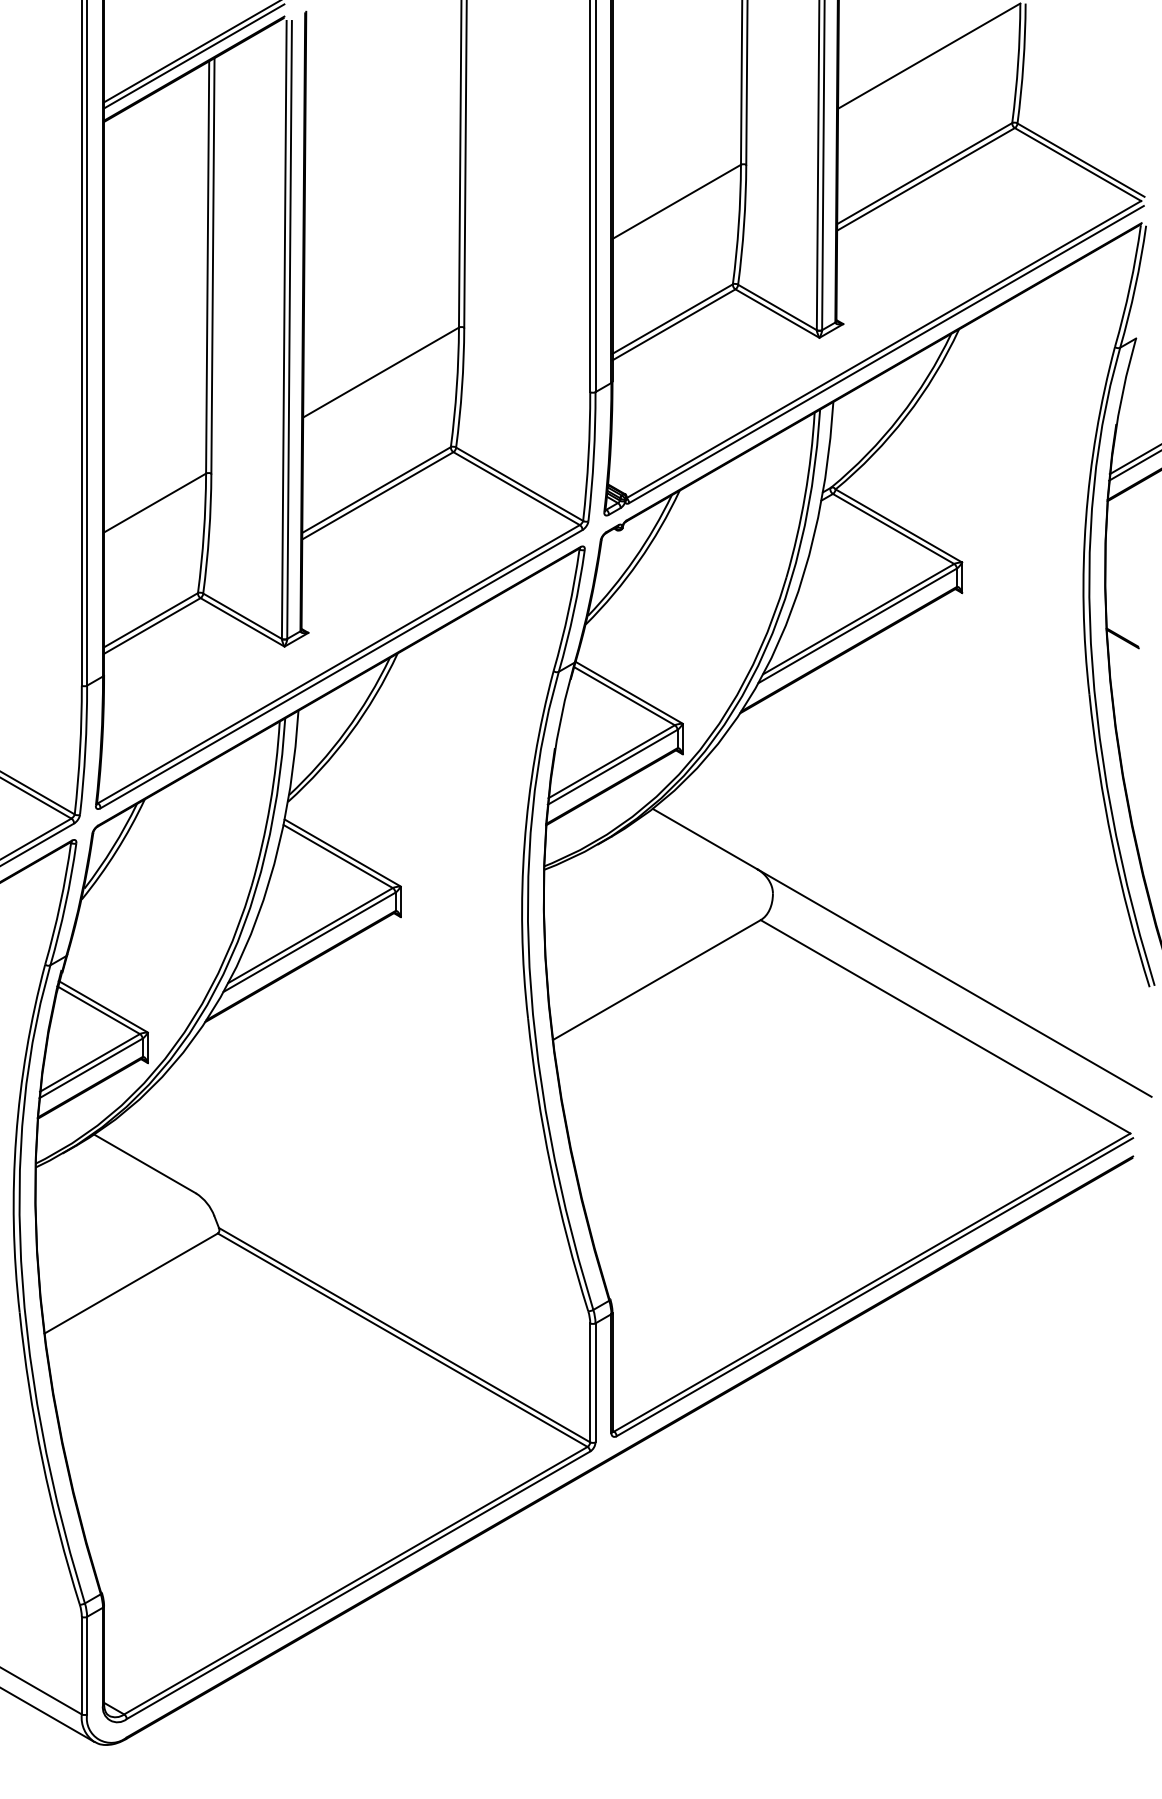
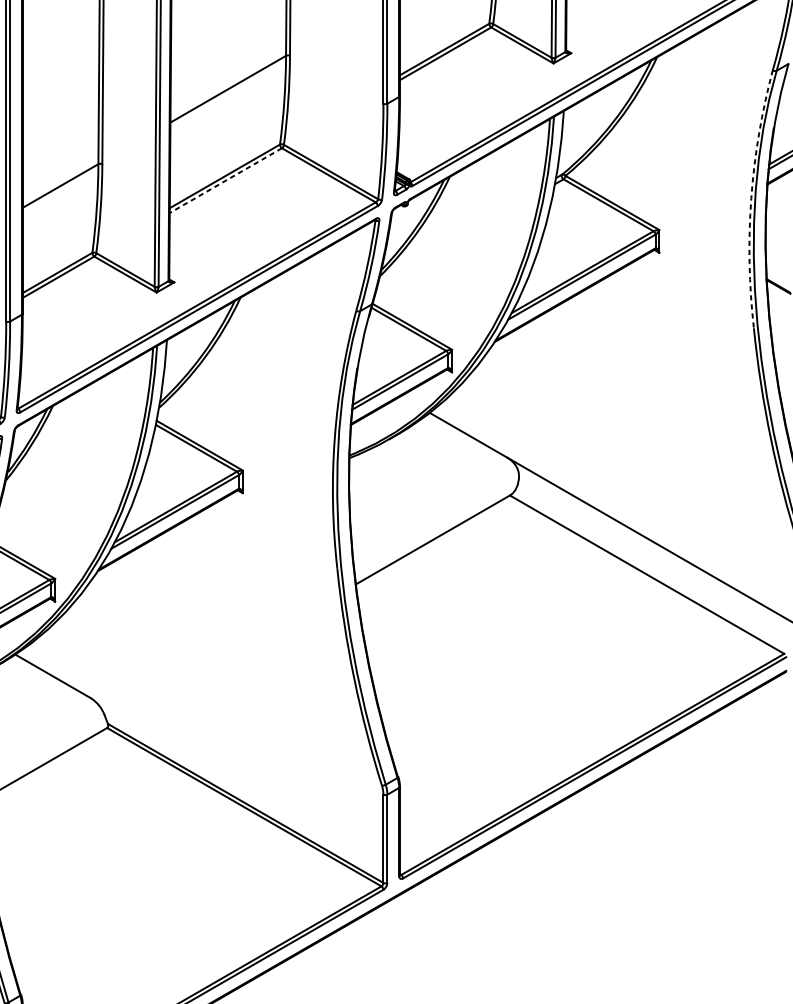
line: (377, 496) -> (225, 181), solid -> dashed
arc: (1085, 519) -> (750, 198), solid -> dashed

